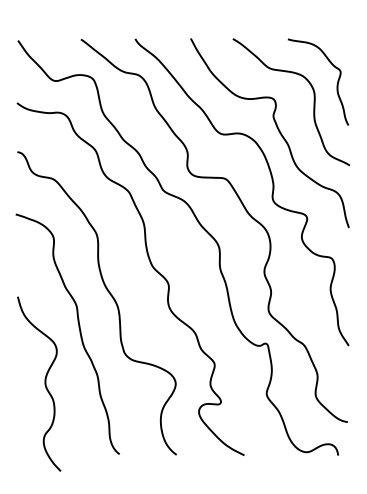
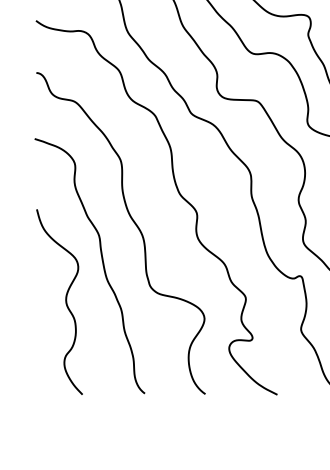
curve: (44, 383) -> (65, 301), moved

